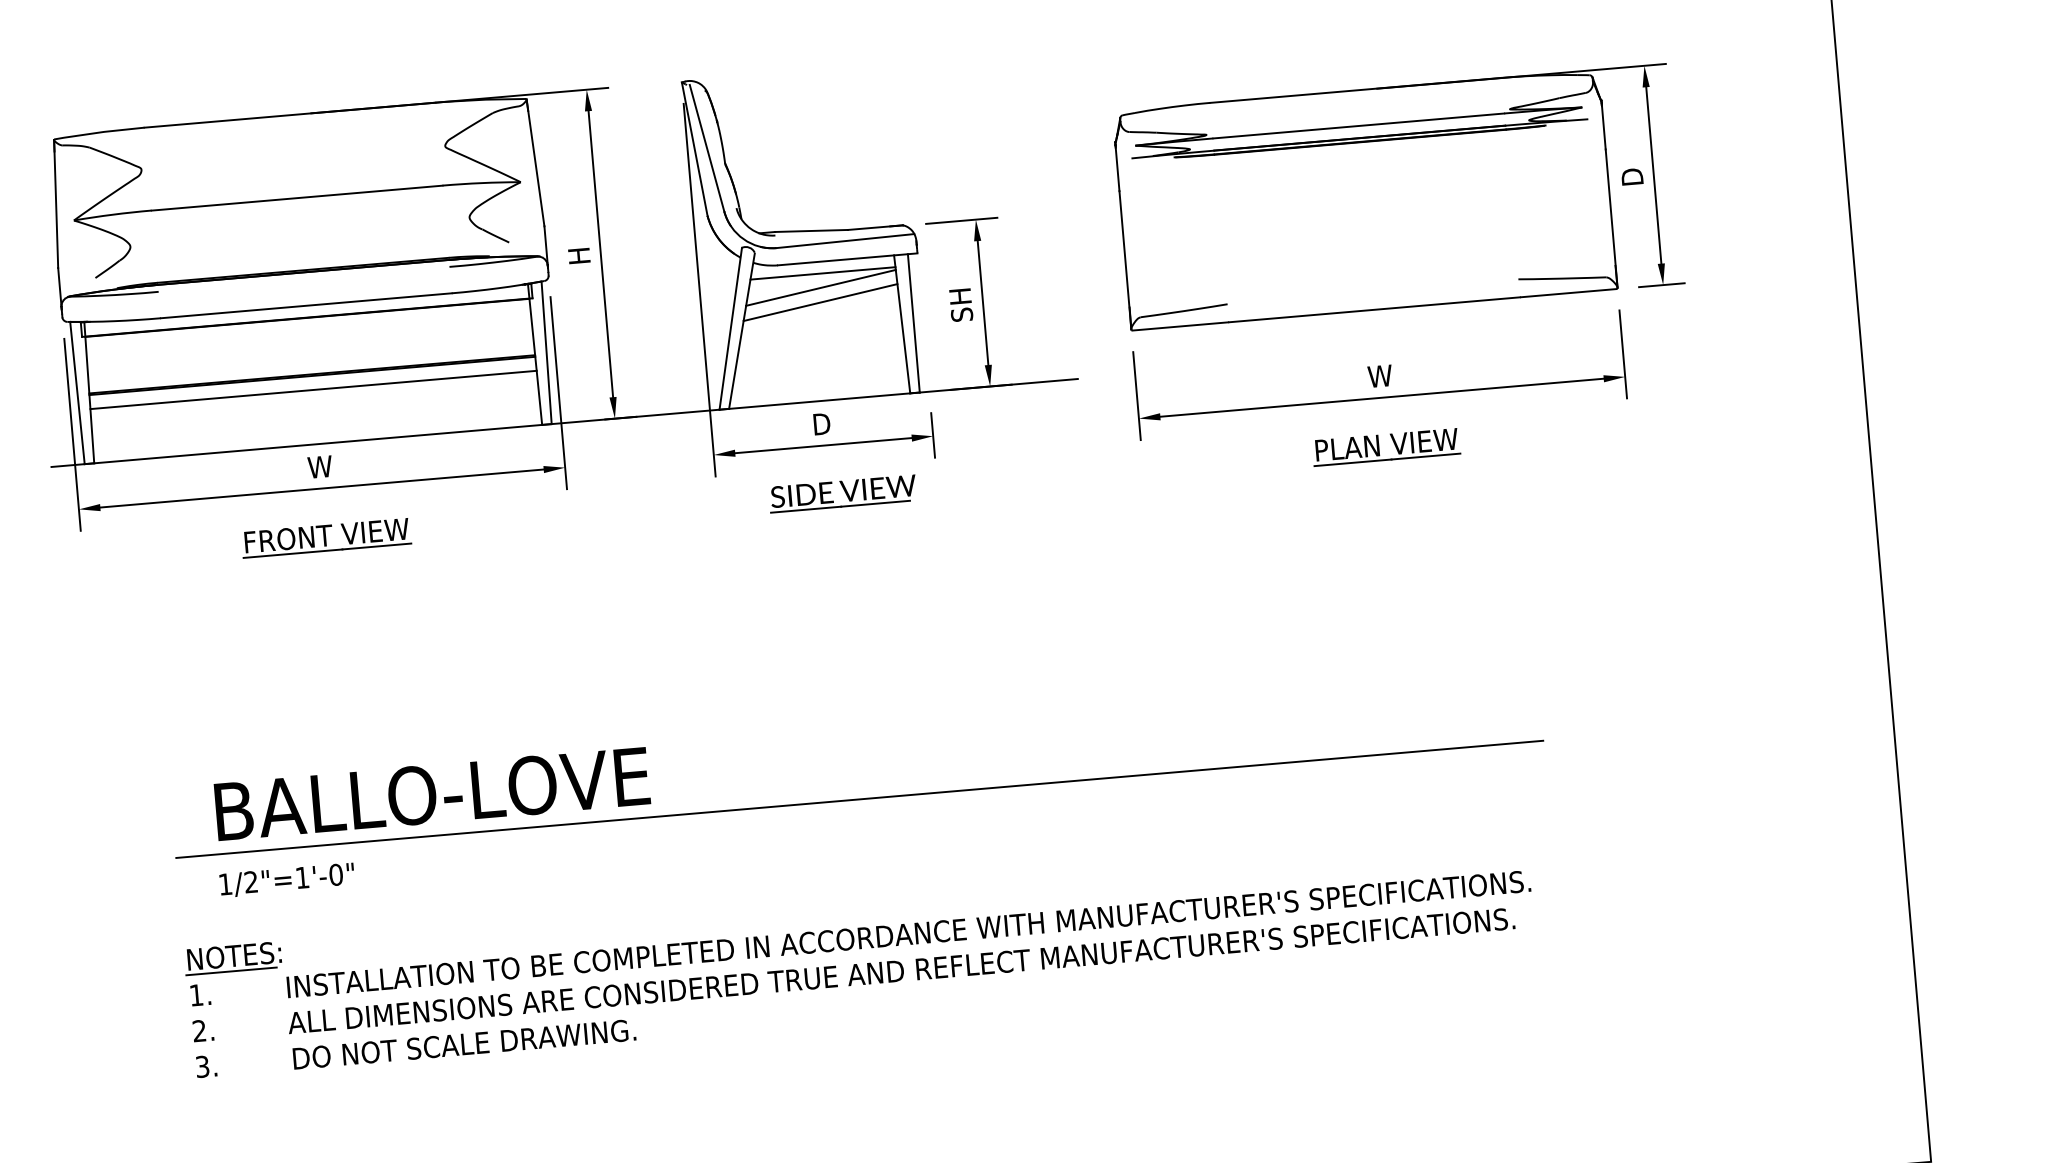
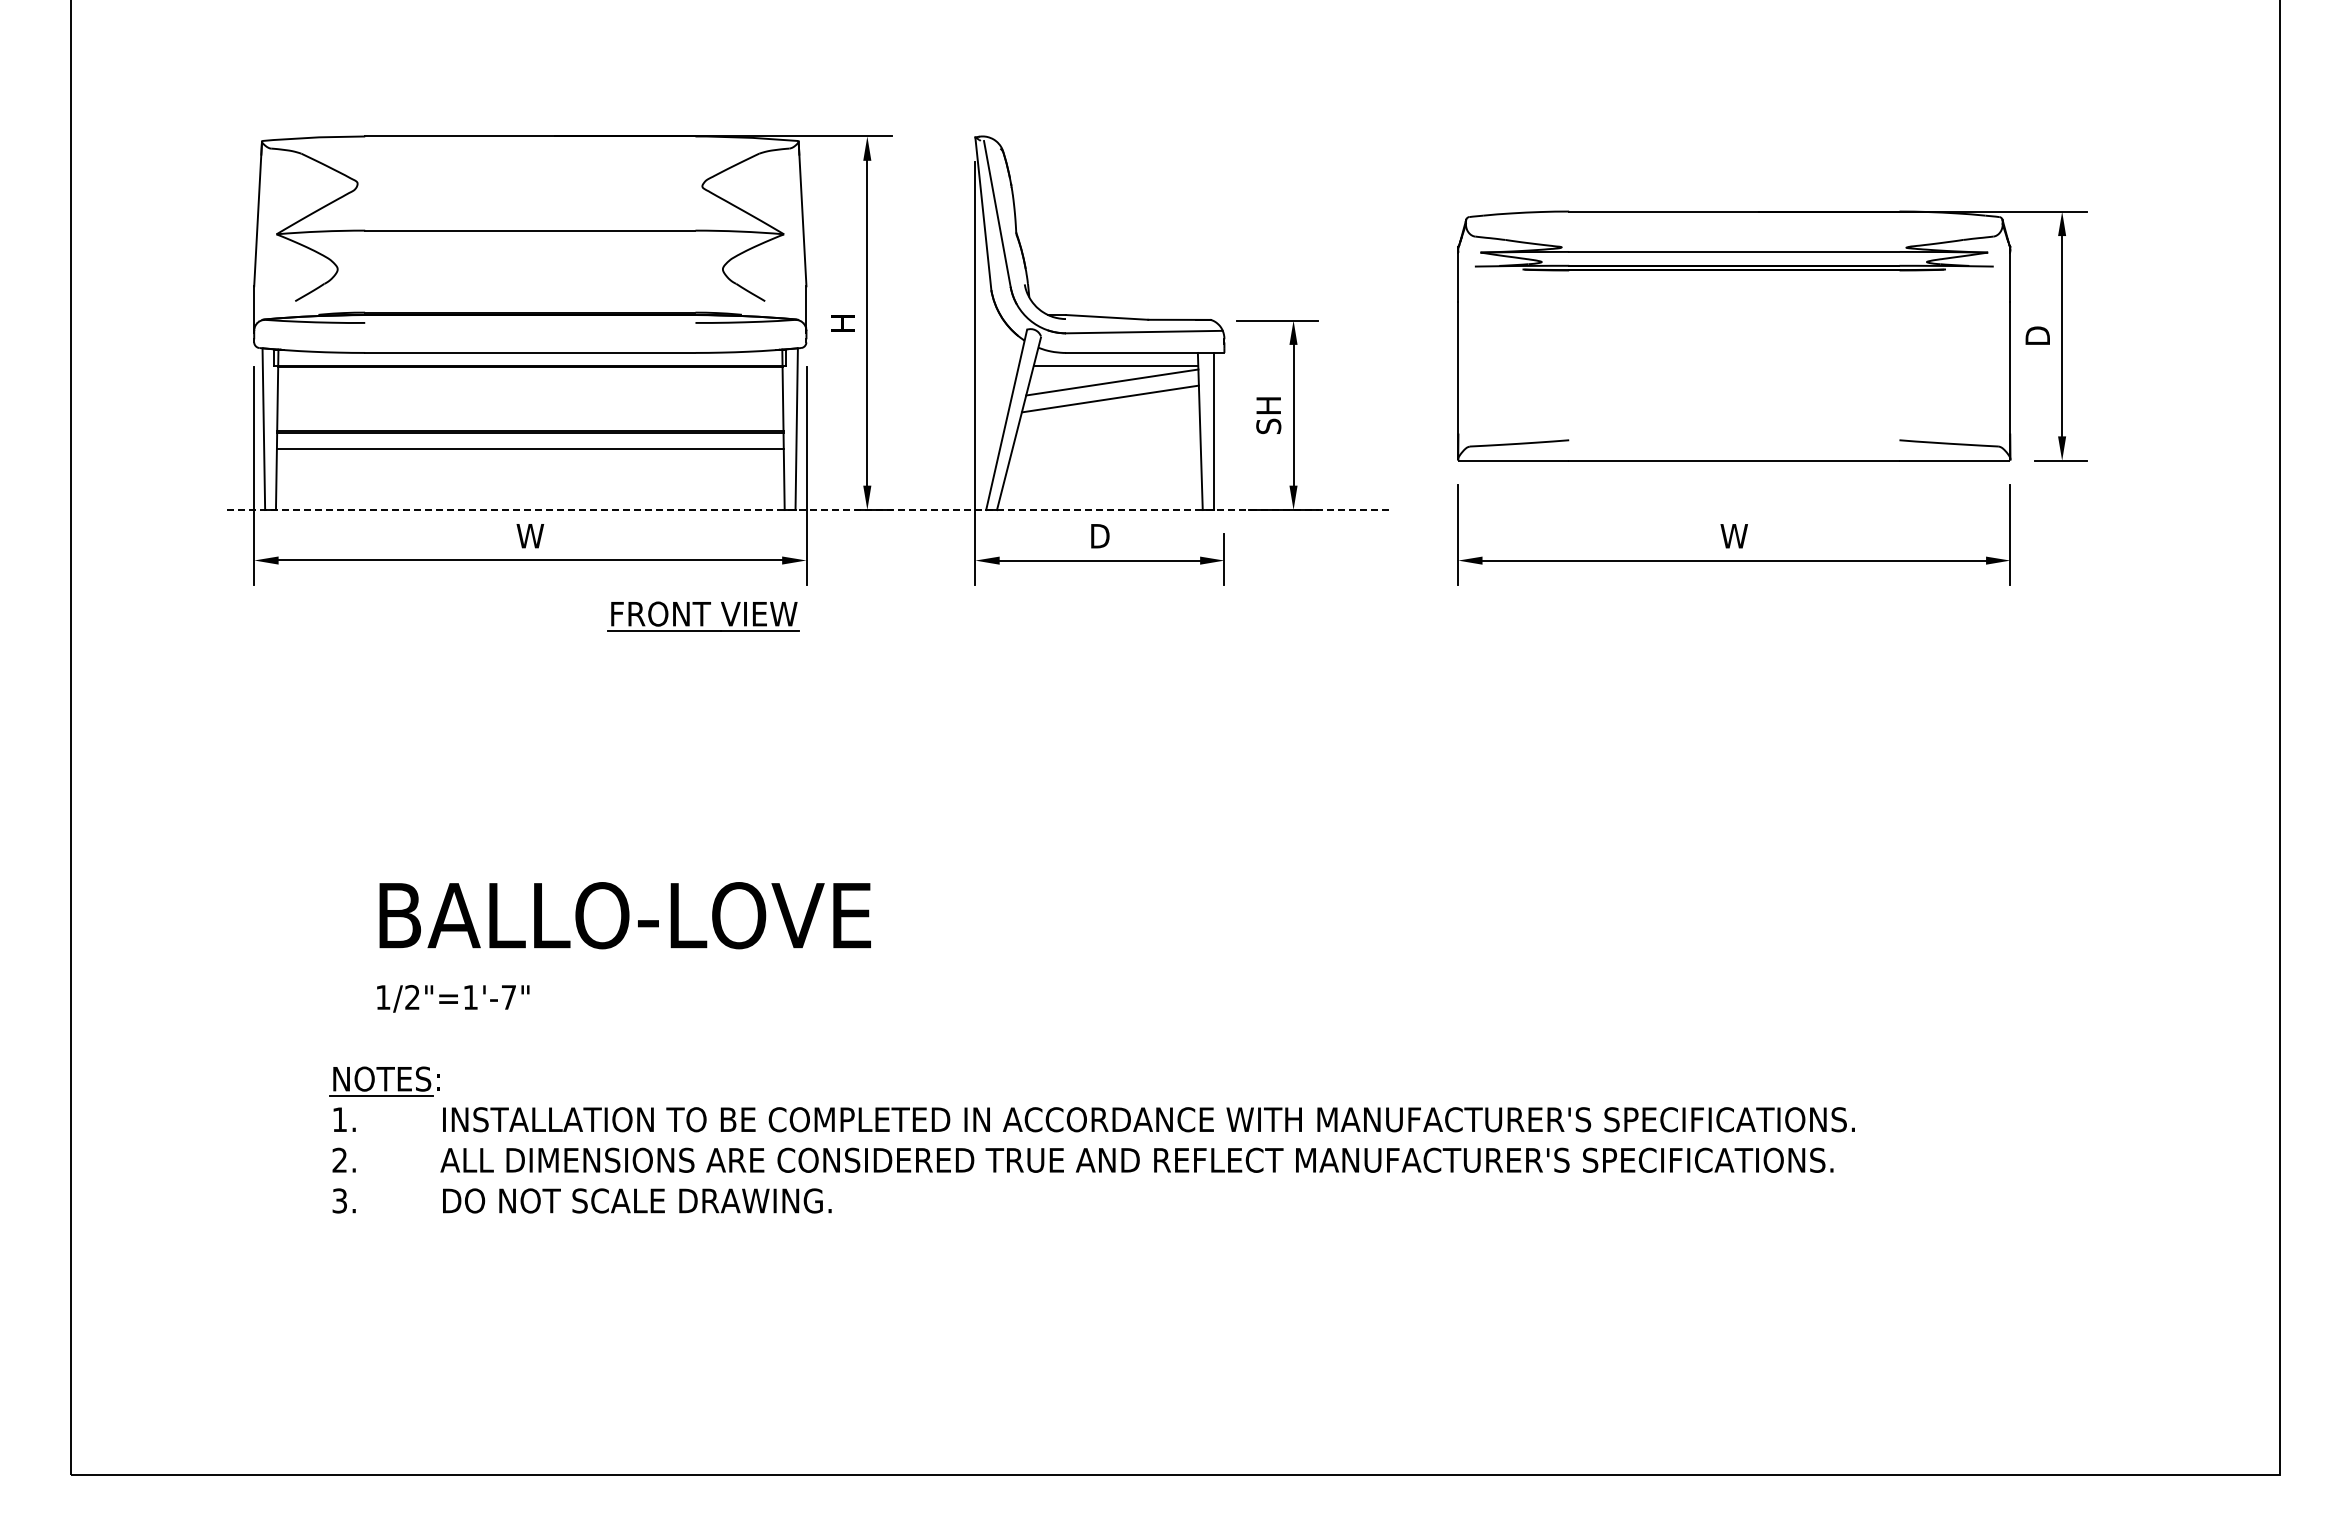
line: (564, 423) -> (810, 510), solid -> dashed
part: (1379, 447) -> (1726, 616), removed
part: (842, 493) -> (1116, 616), removed
part: (326, 537) -> (703, 616), moved
line: (859, 798) -> (1106, 962), removed
text: (335, 874) -> (508, 997), 1/2"=1'-0" -> 1/2"=1'-7"

